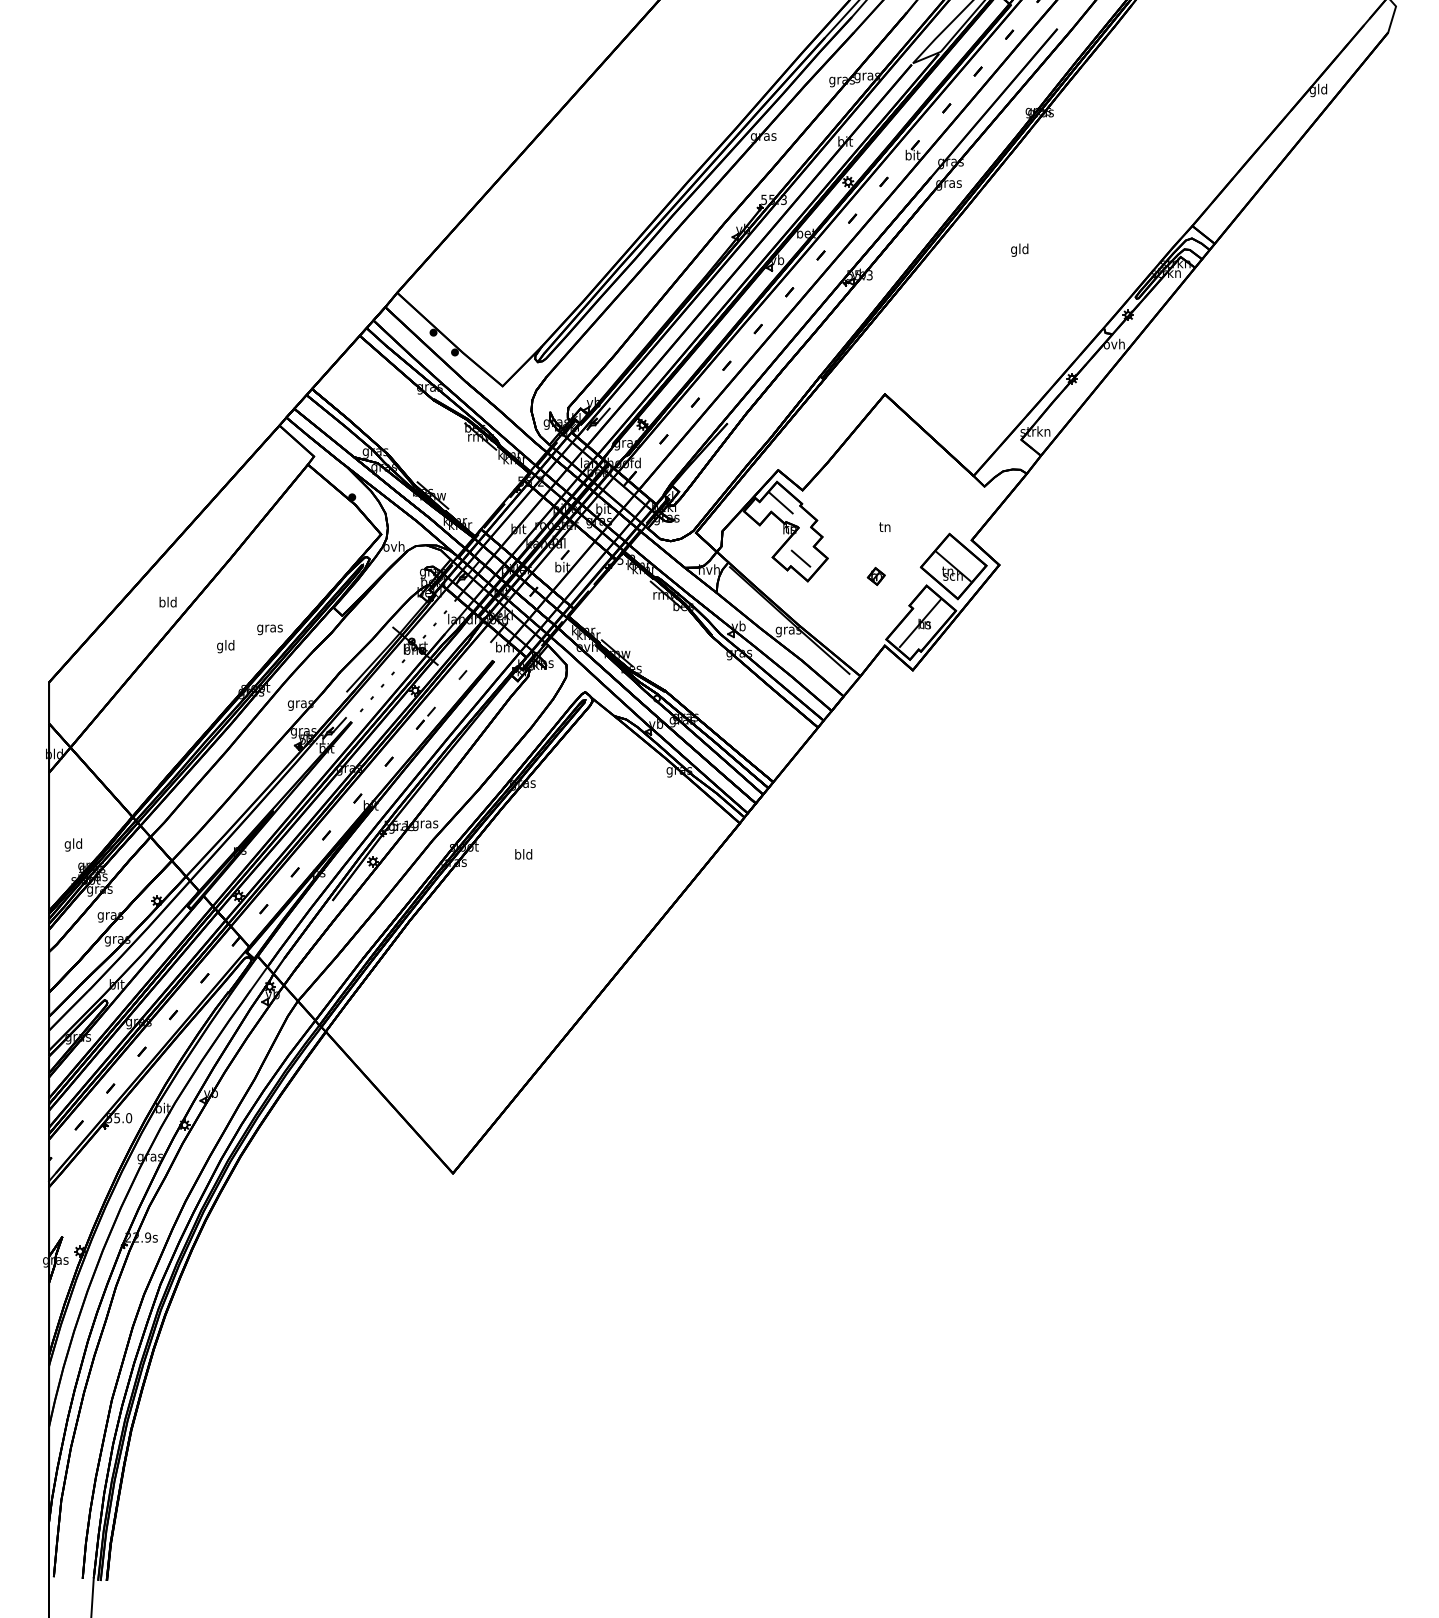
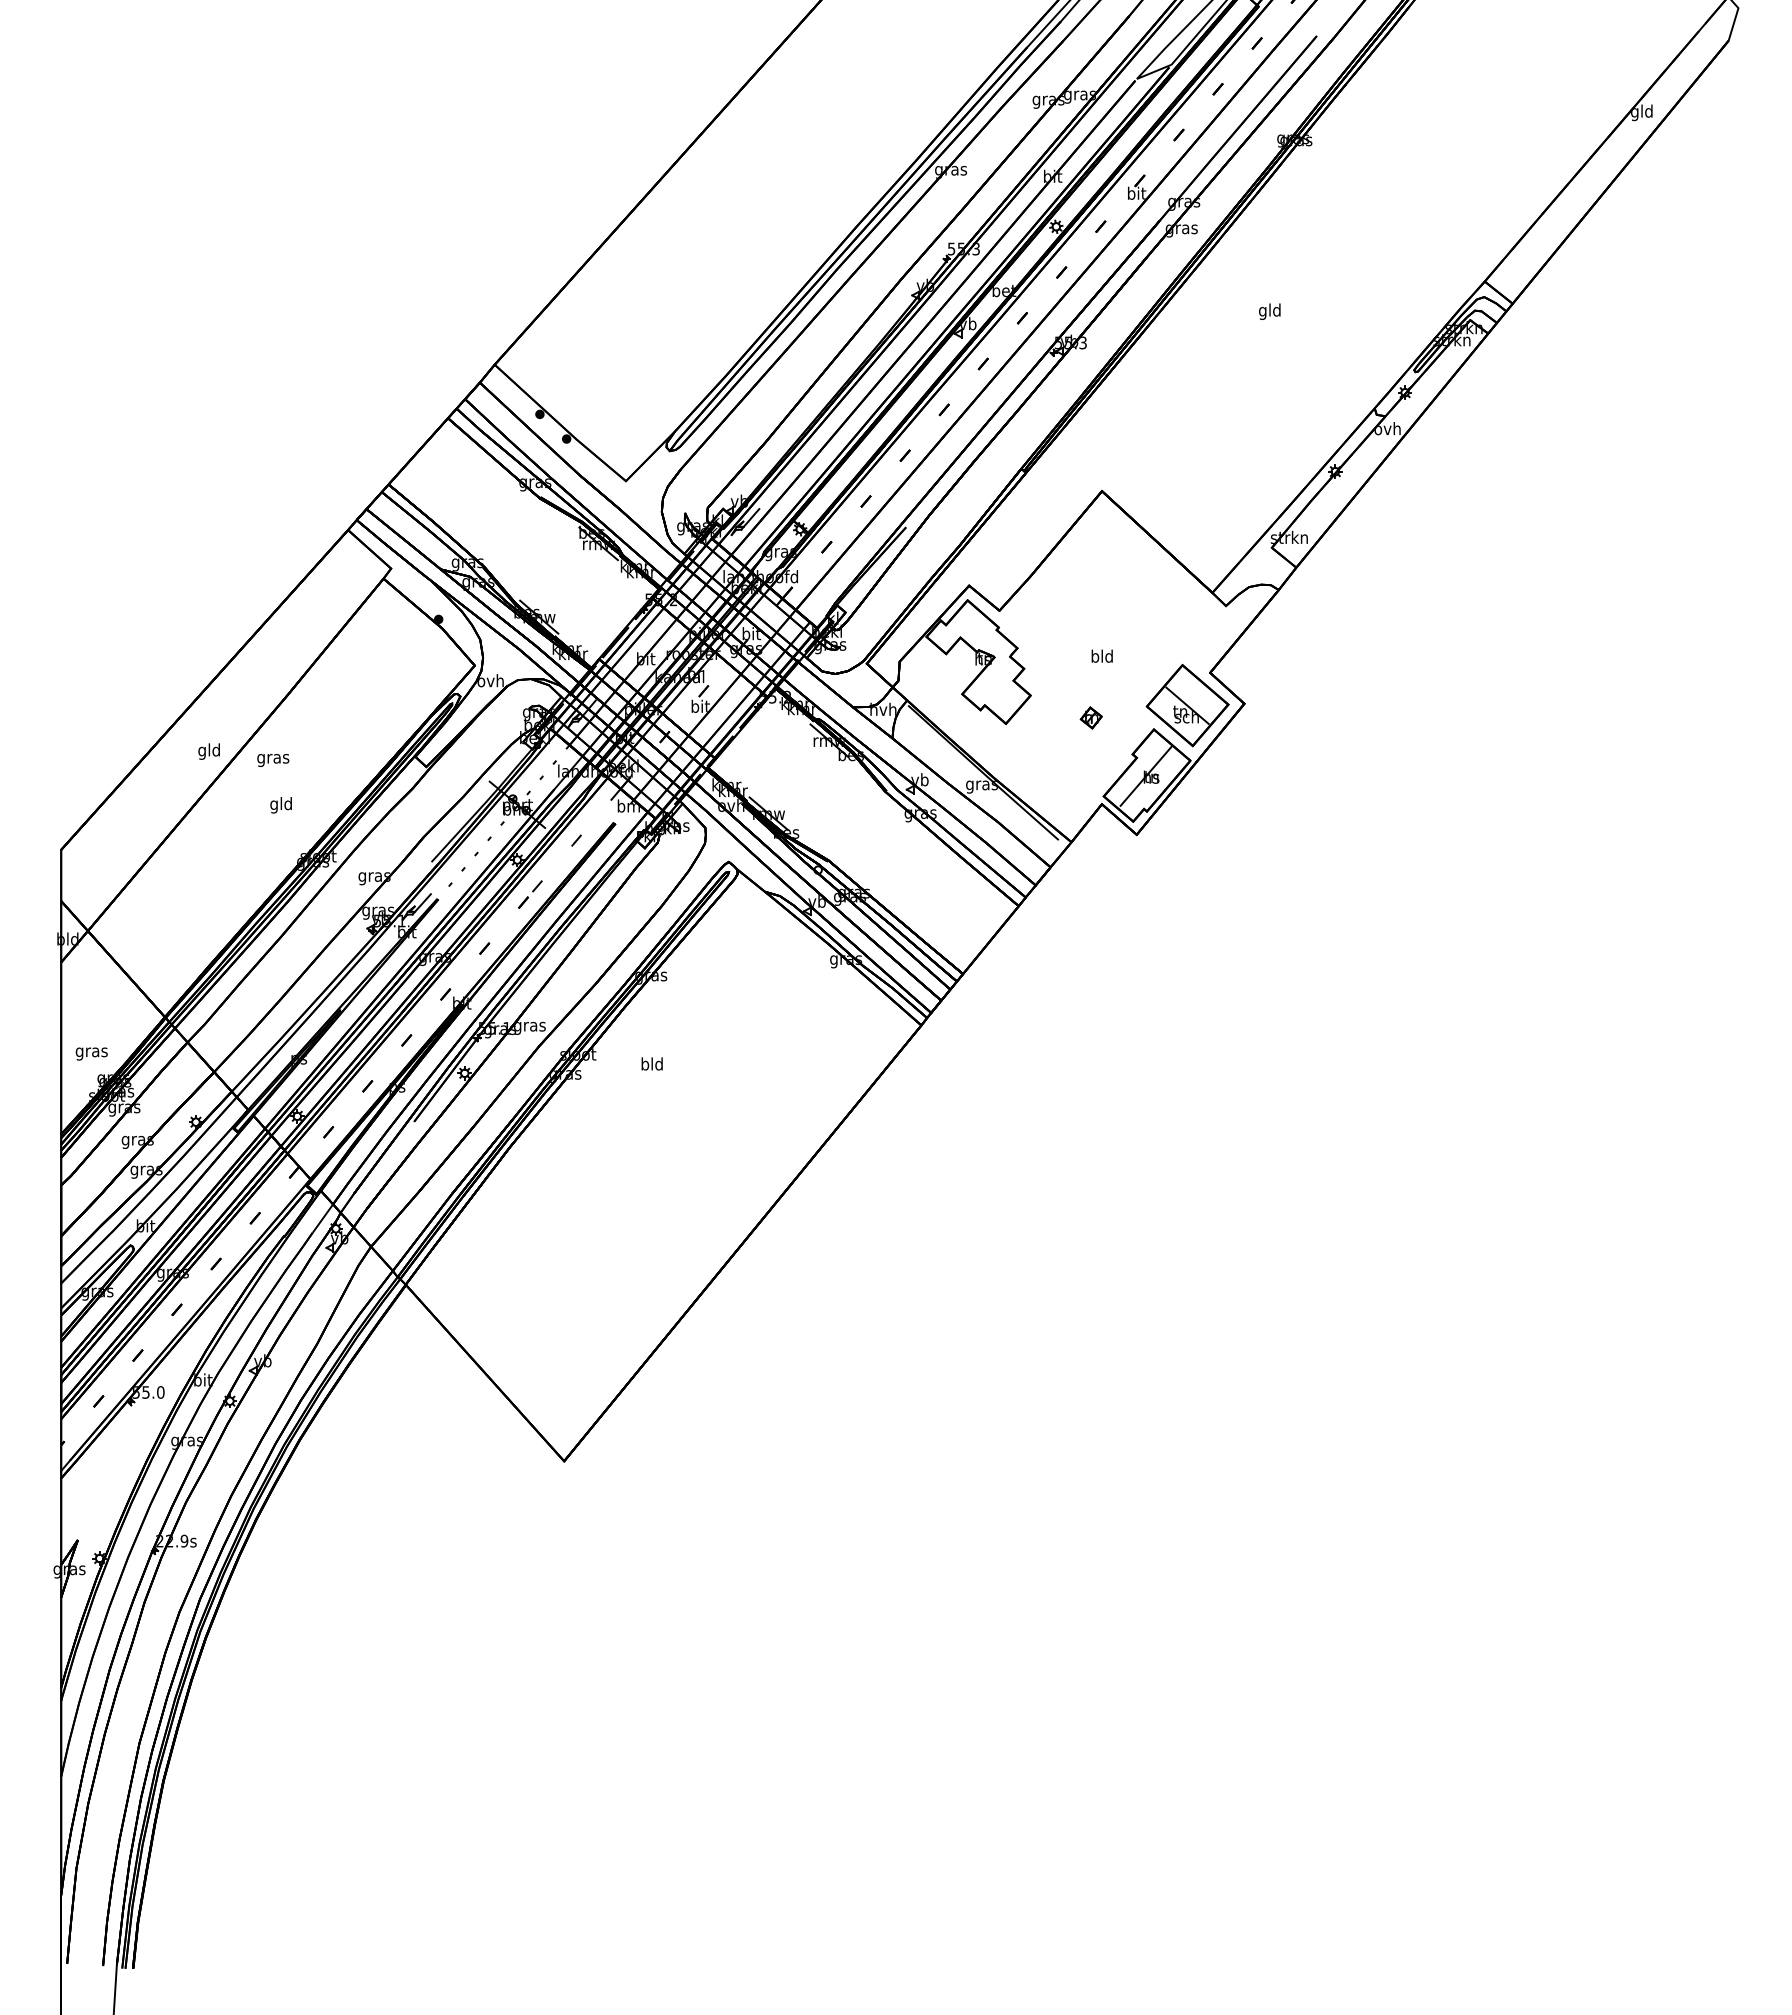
line: (780, 503) -> (972, 626), removed
text: (884, 526) -> (1101, 655), tn -> bld
line: (801, 558) -> (997, 695), removed
text: (162, 603) -> (202, 751), bld -> gld
text: (270, 629) -> (273, 760), moved
text: (73, 845) -> (91, 1052), gld -> gras

